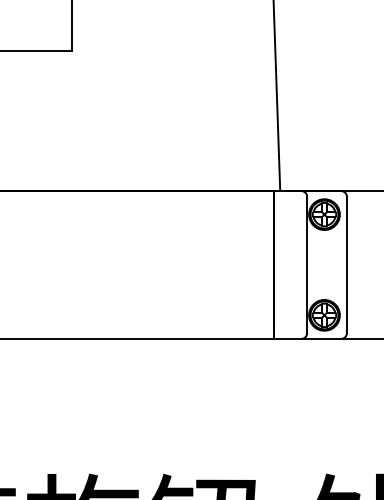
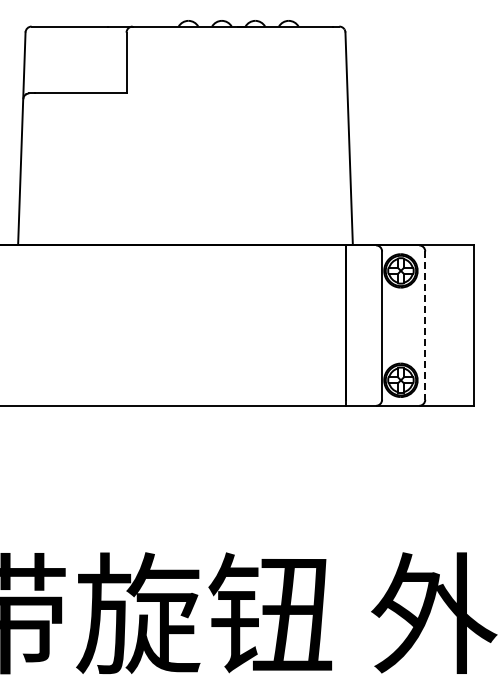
line: (347, 265) -> (425, 326), solid -> dashed

